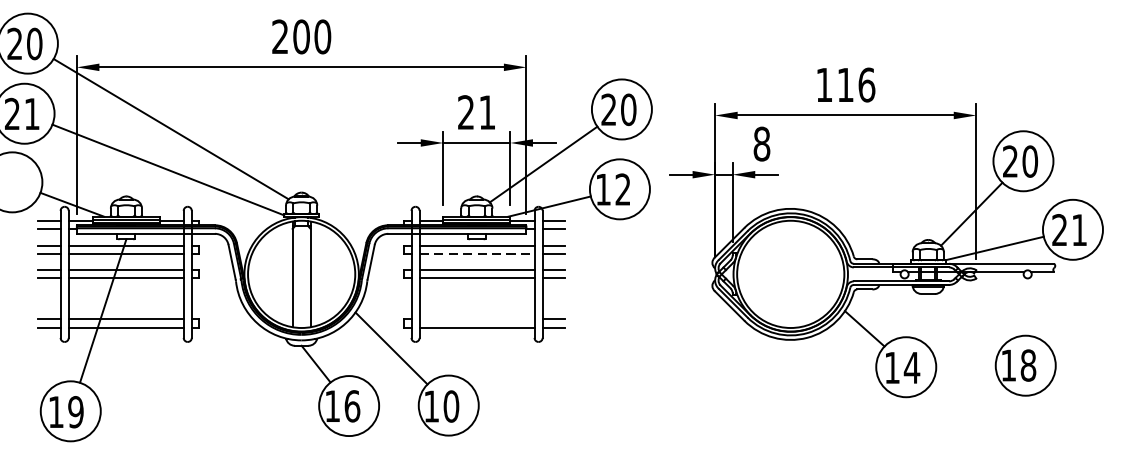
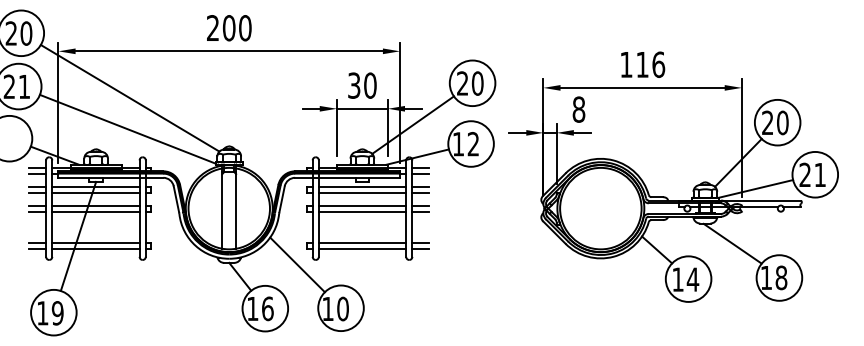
text: (477, 112) -> (362, 85), 21 -> 30
line: (477, 254) -> (362, 193), dashed -> solid
line: (477, 318) -> (362, 242), added
line: (964, 320) -> (732, 243), added

